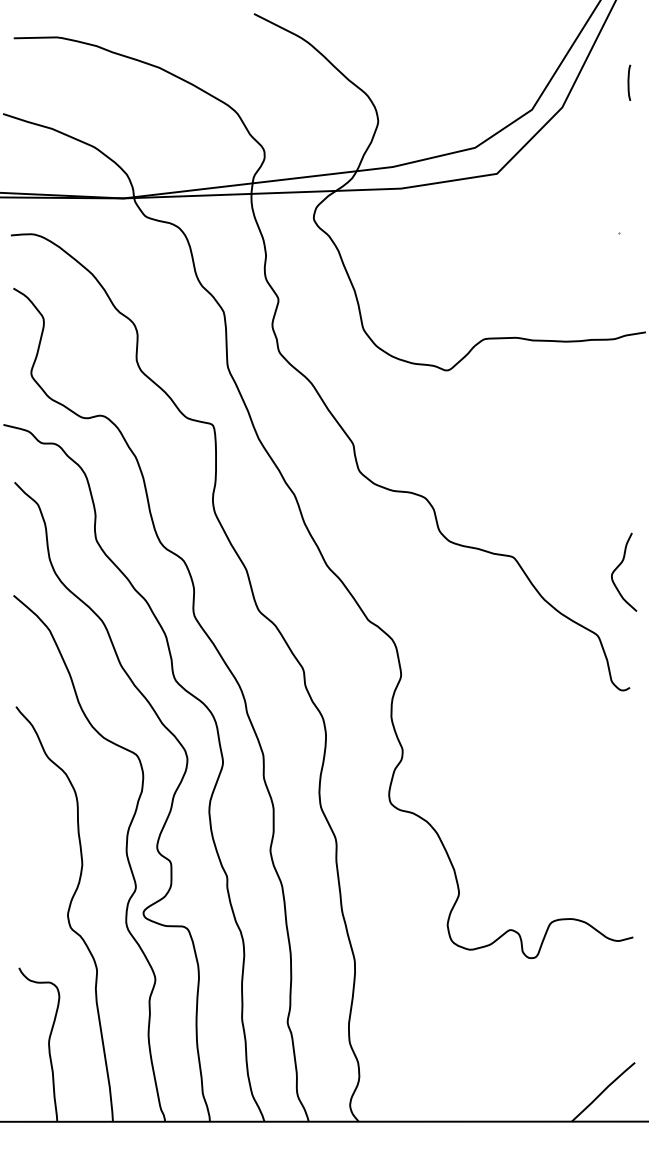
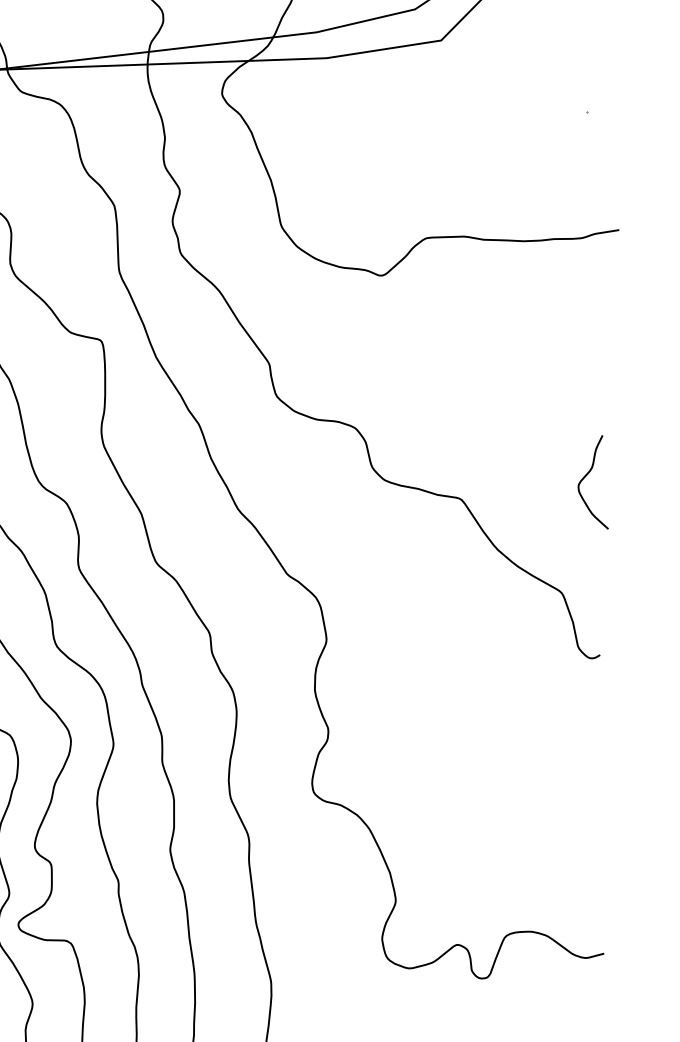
curve: (619, 566) -> (587, 475), moved

